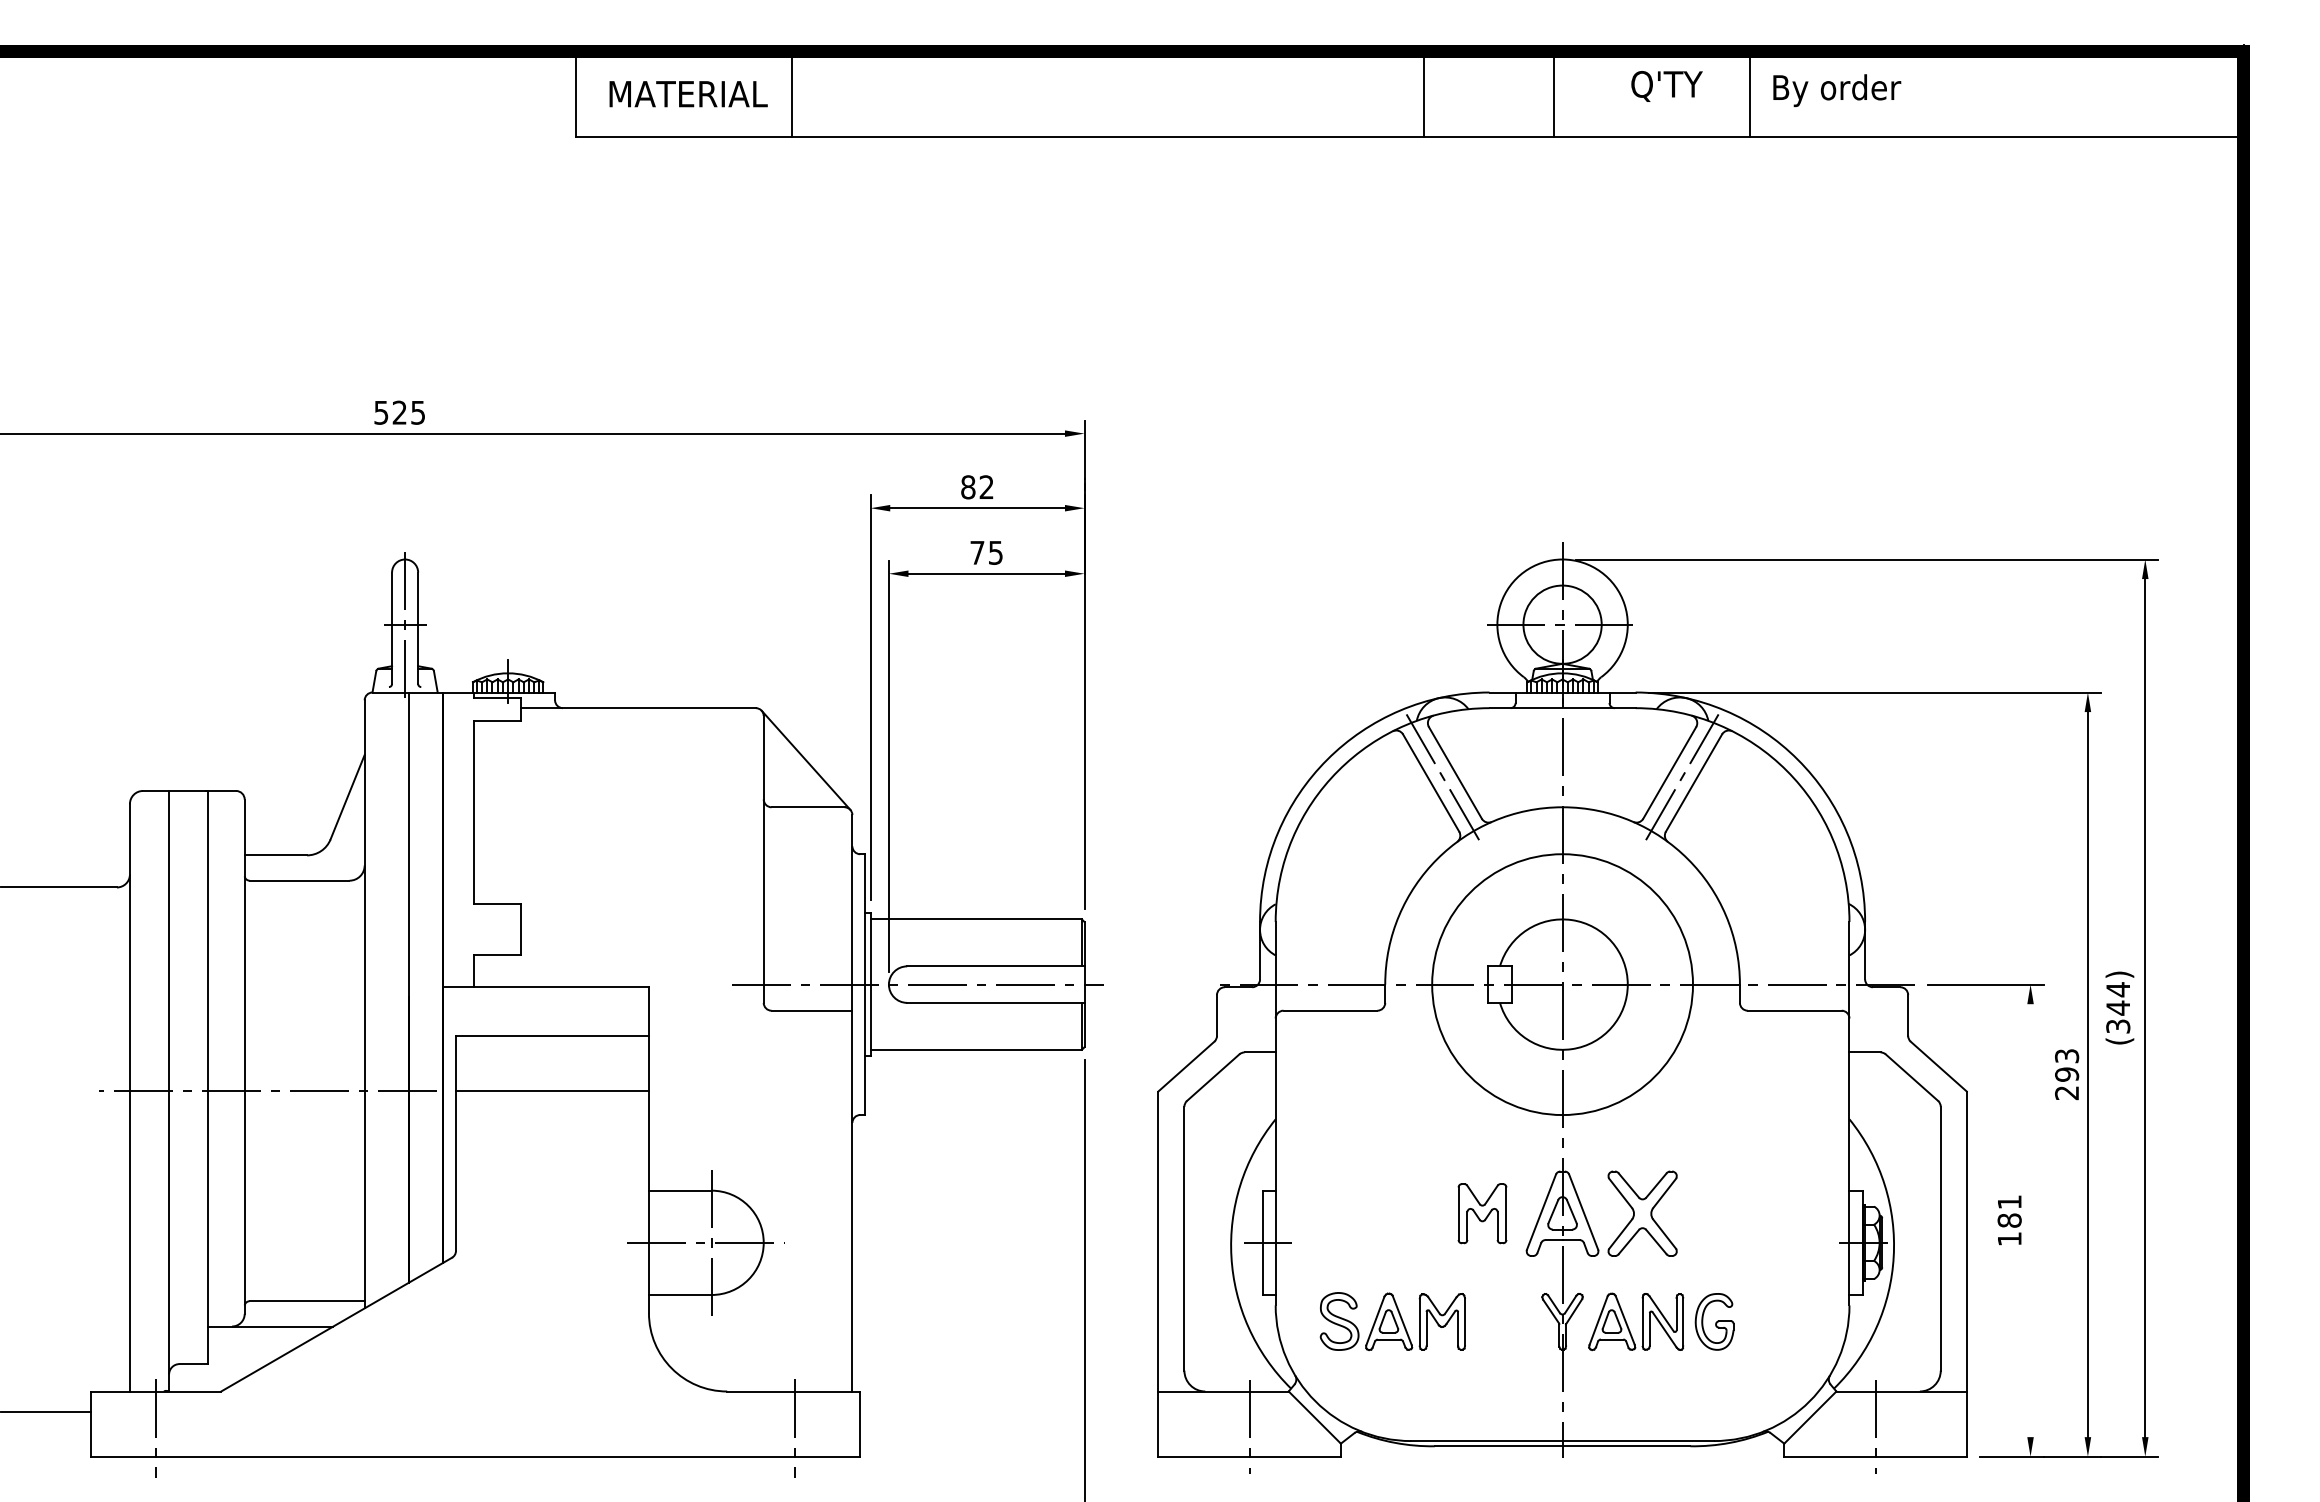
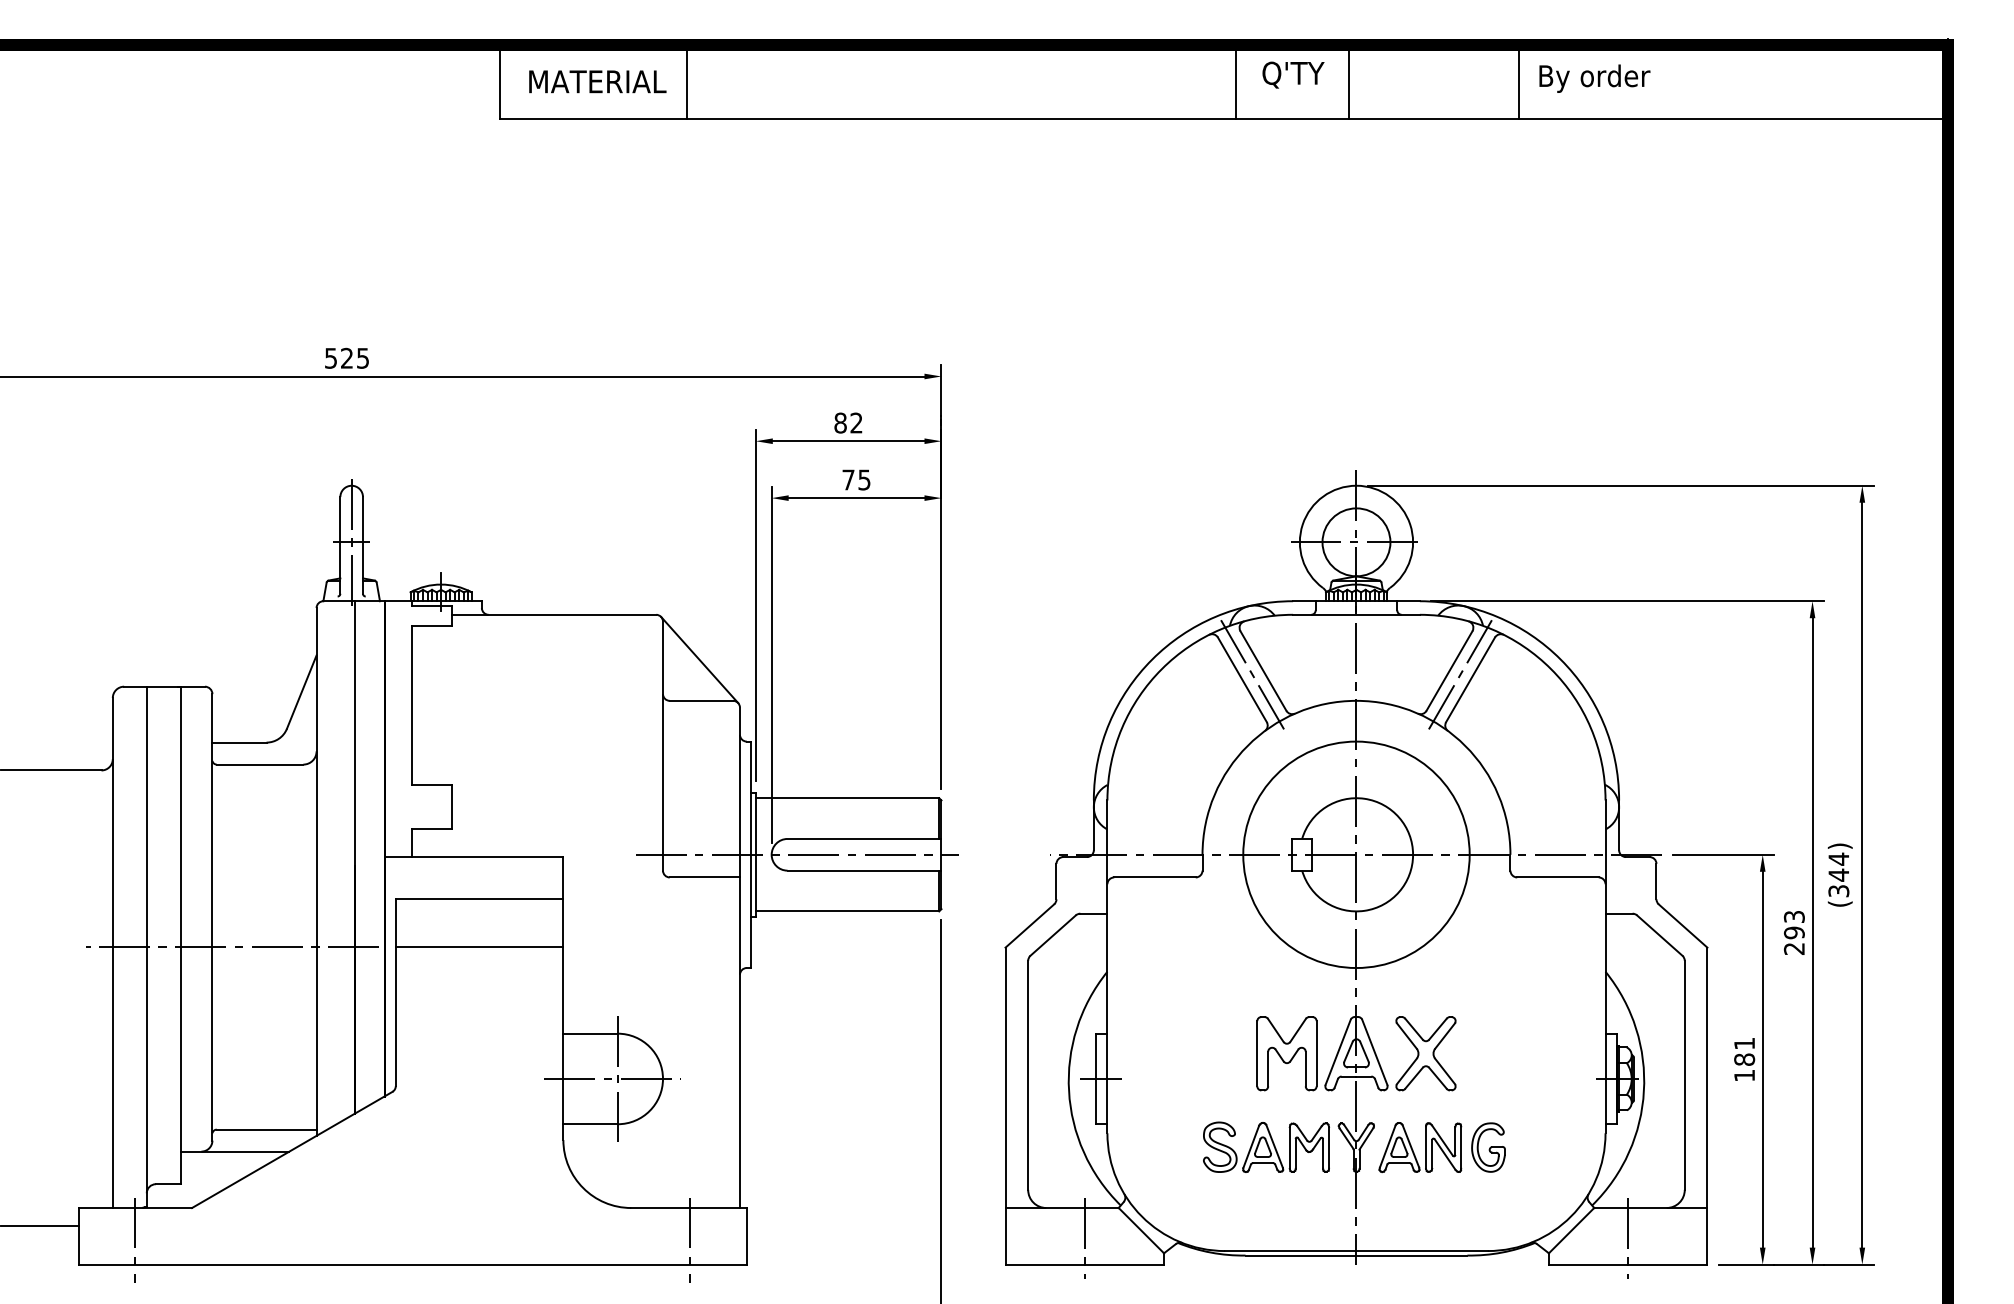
text: (1666, 86) -> (1293, 75), moved
part: (1482, 1213) -> (1286, 1053), size x1.43
line: (2030, 1220) -> (1762, 1059), added
part: (1392, 1321) -> (1266, 1147), moved

